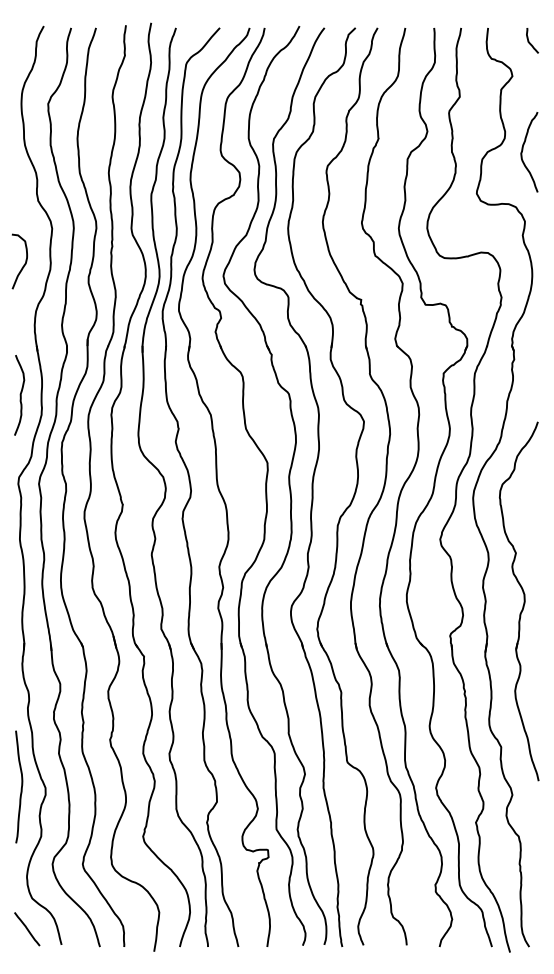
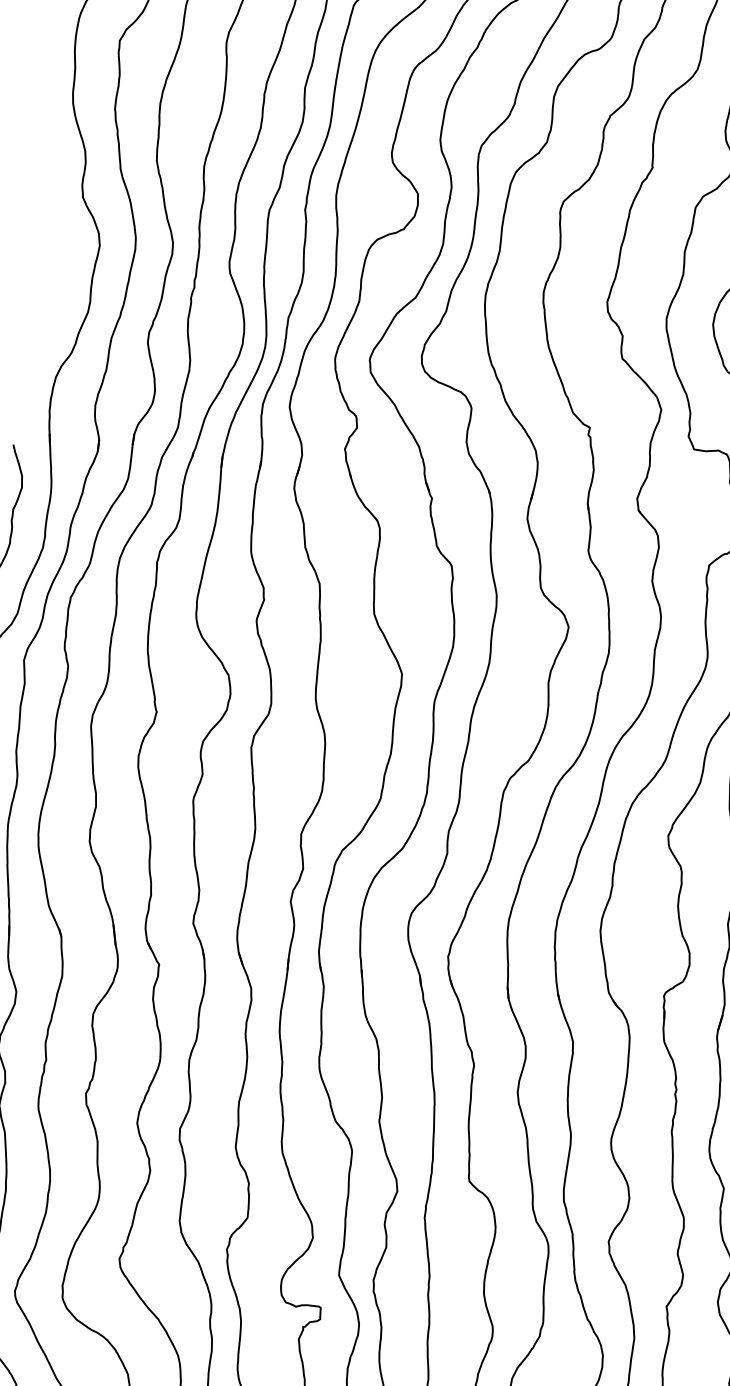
curve: (24, 263) -> (47, 296), removed

